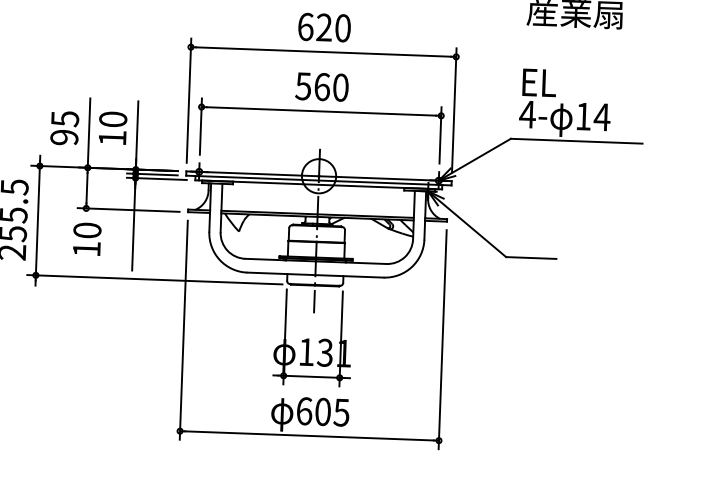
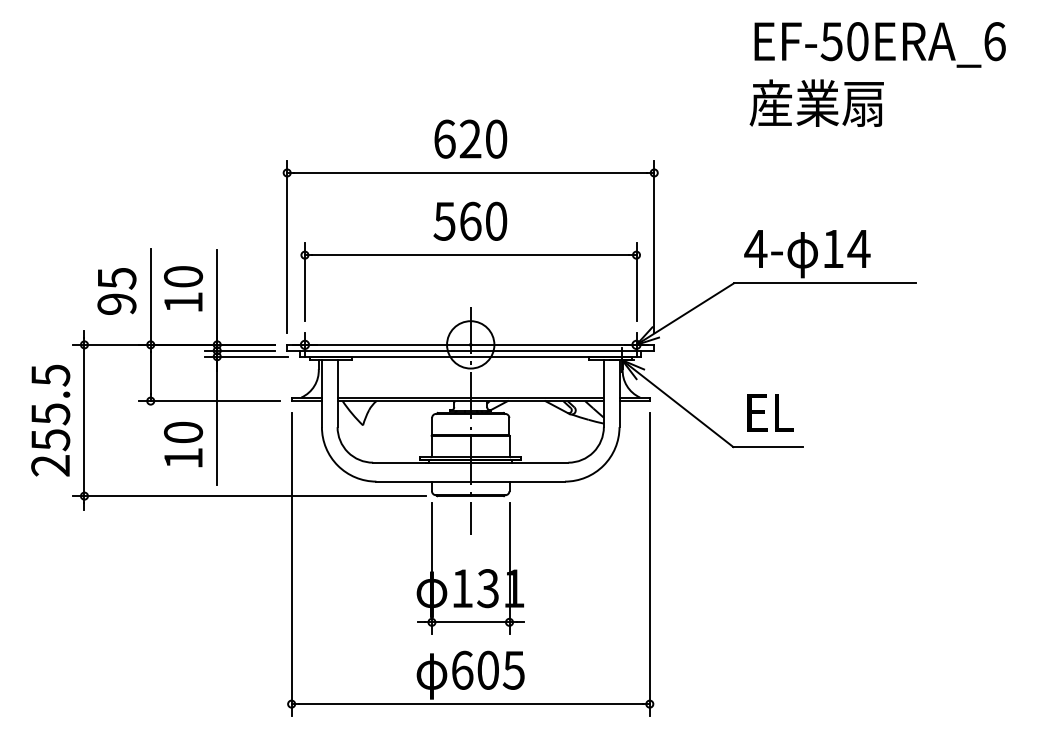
text: (539, 82) -> (770, 412), moved
text: (87, 239) -> (183, 444), moved

